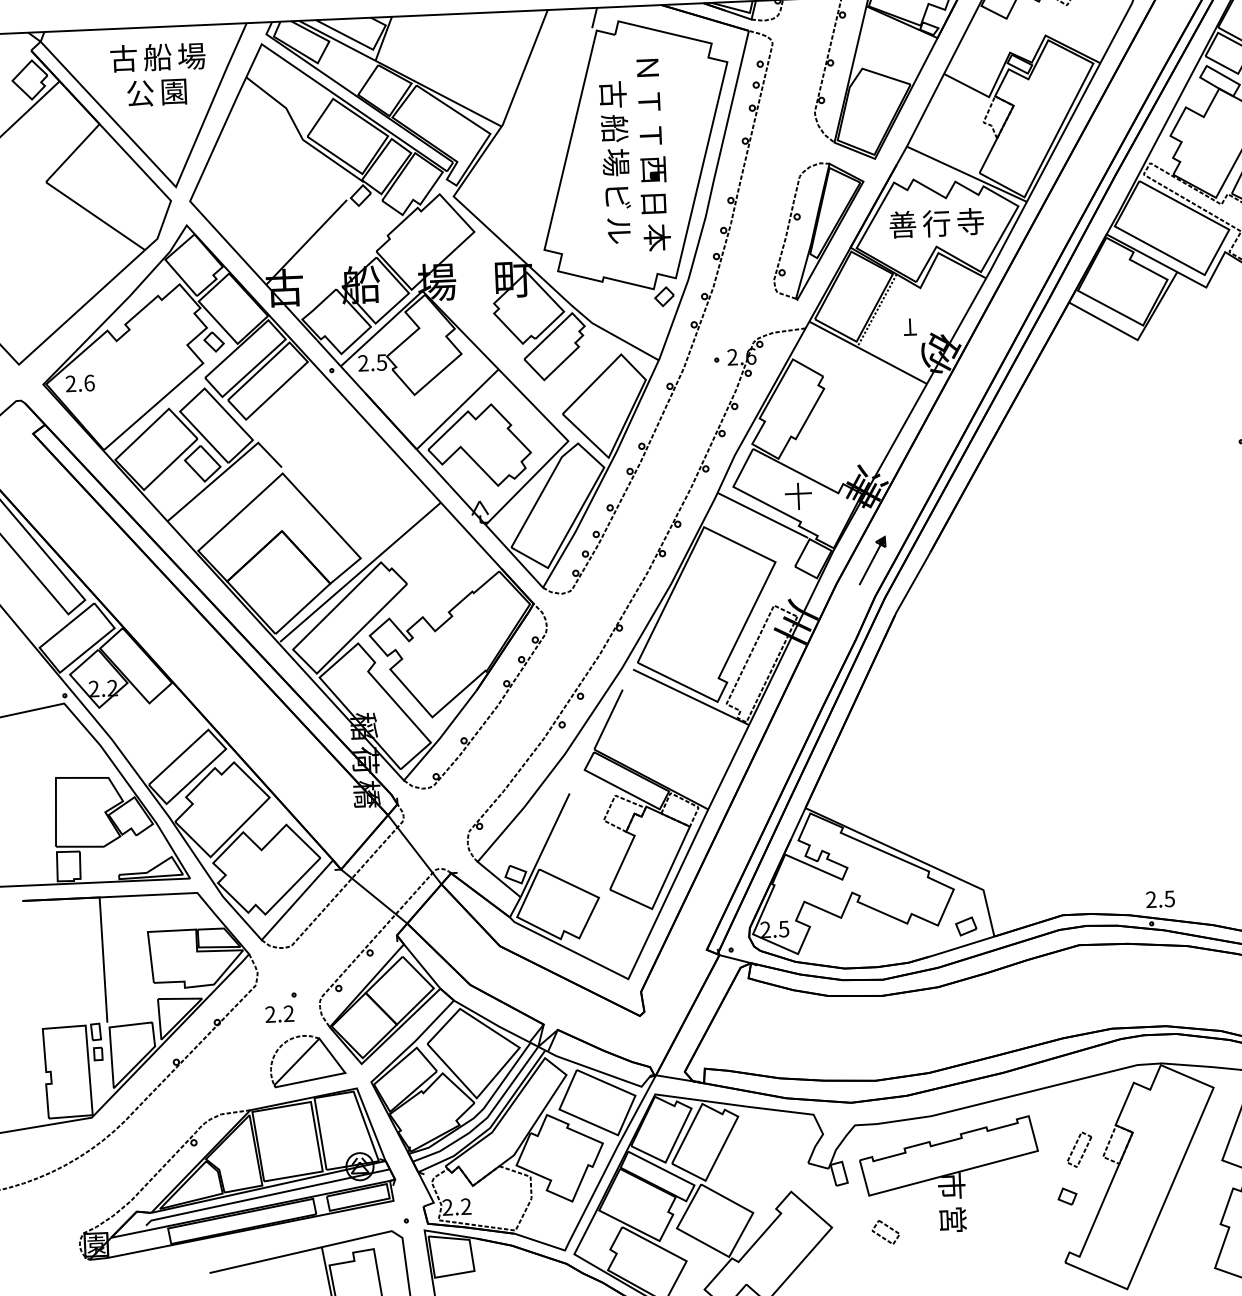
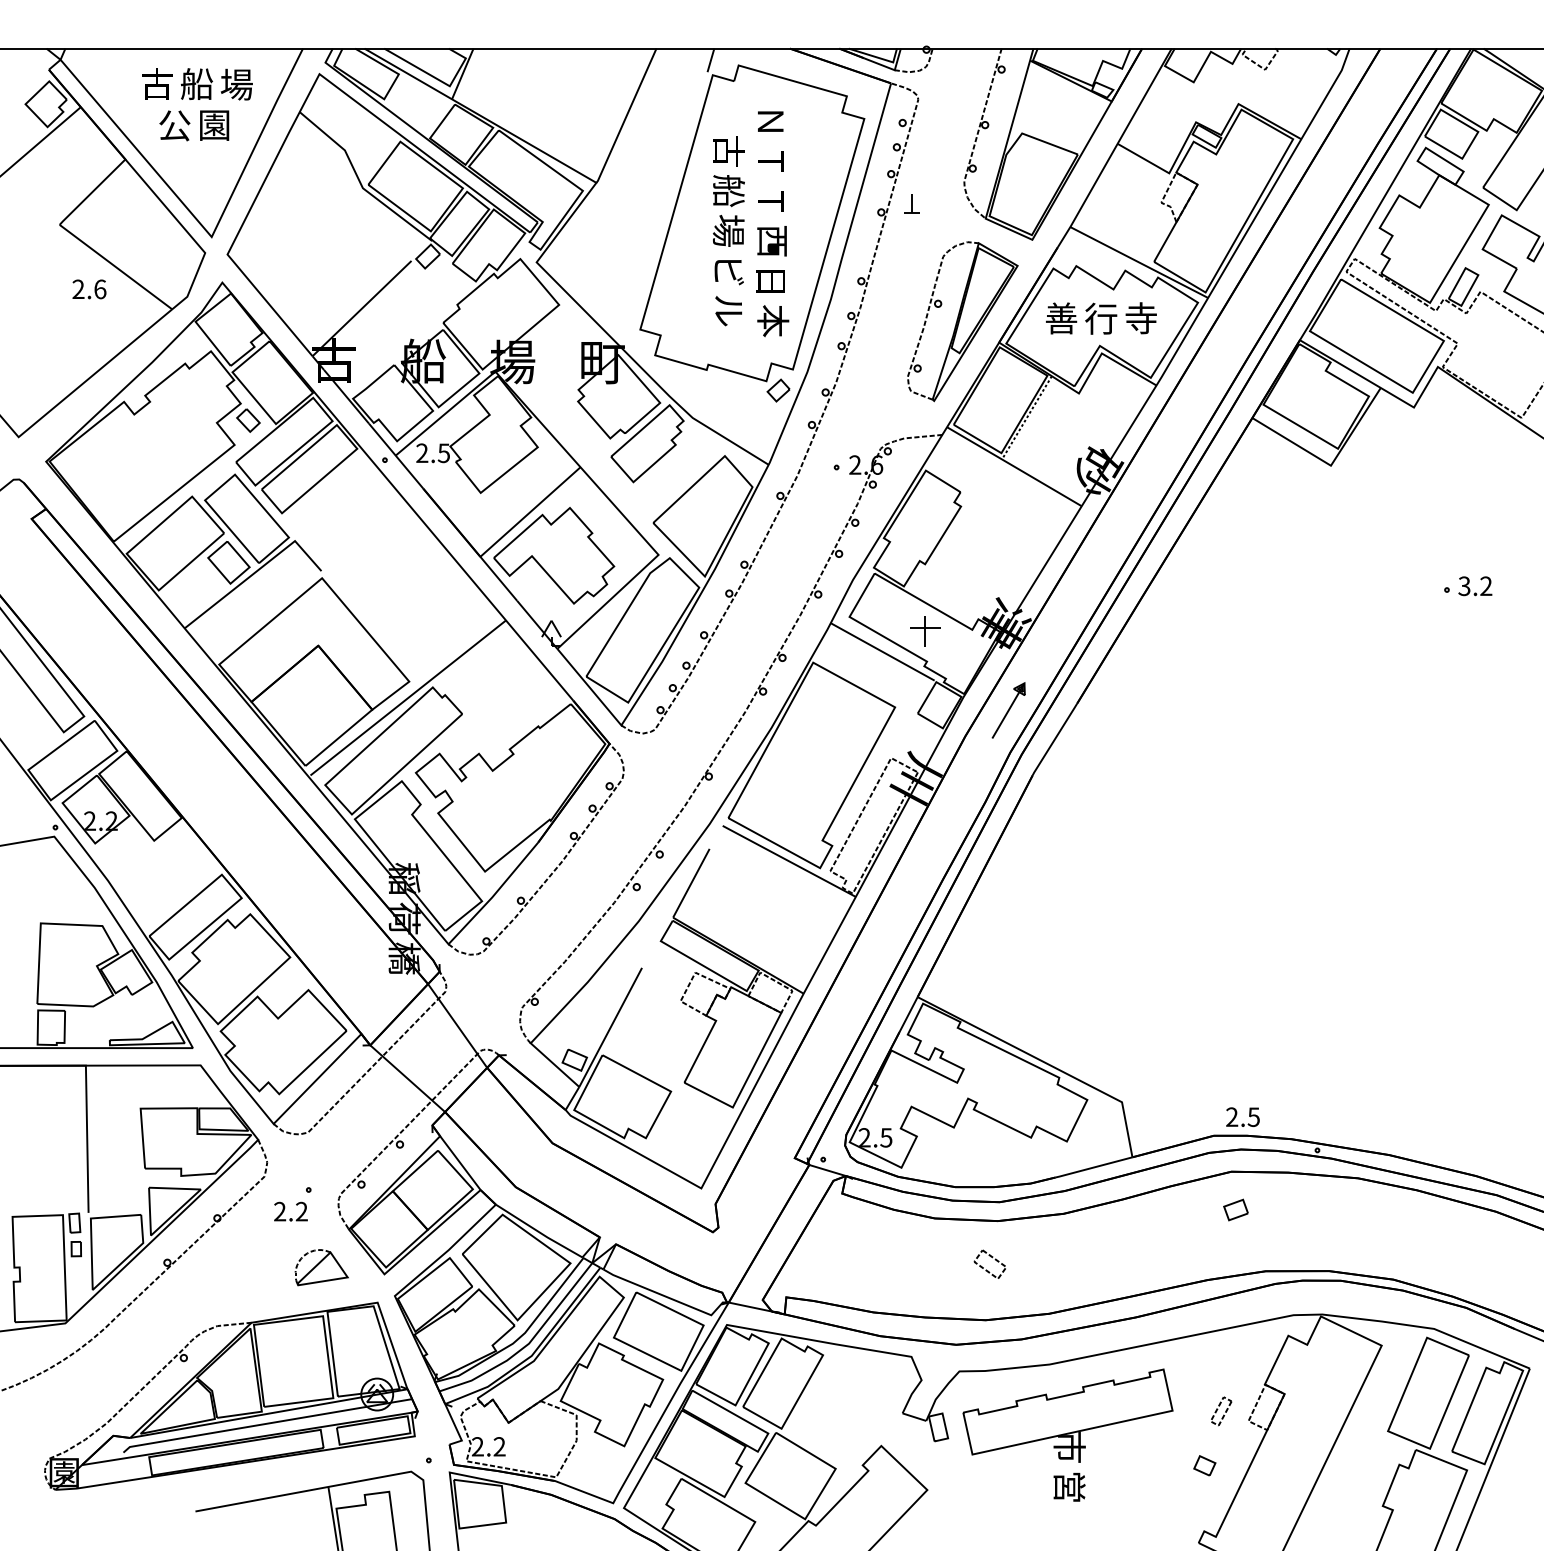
part: (909, 326) -> (911, 203), moved
text: (80, 383) -> (89, 289), moved
text: (1160, 898) -> (1242, 1116), moved
part: (965, 926) -> (1235, 1209), moved
part: (307, 1060) -> (321, 1267), size x0.6
part: (1079, 1149) -> (1221, 1411), size x0.7
part: (885, 1231) -> (989, 1263), moved

